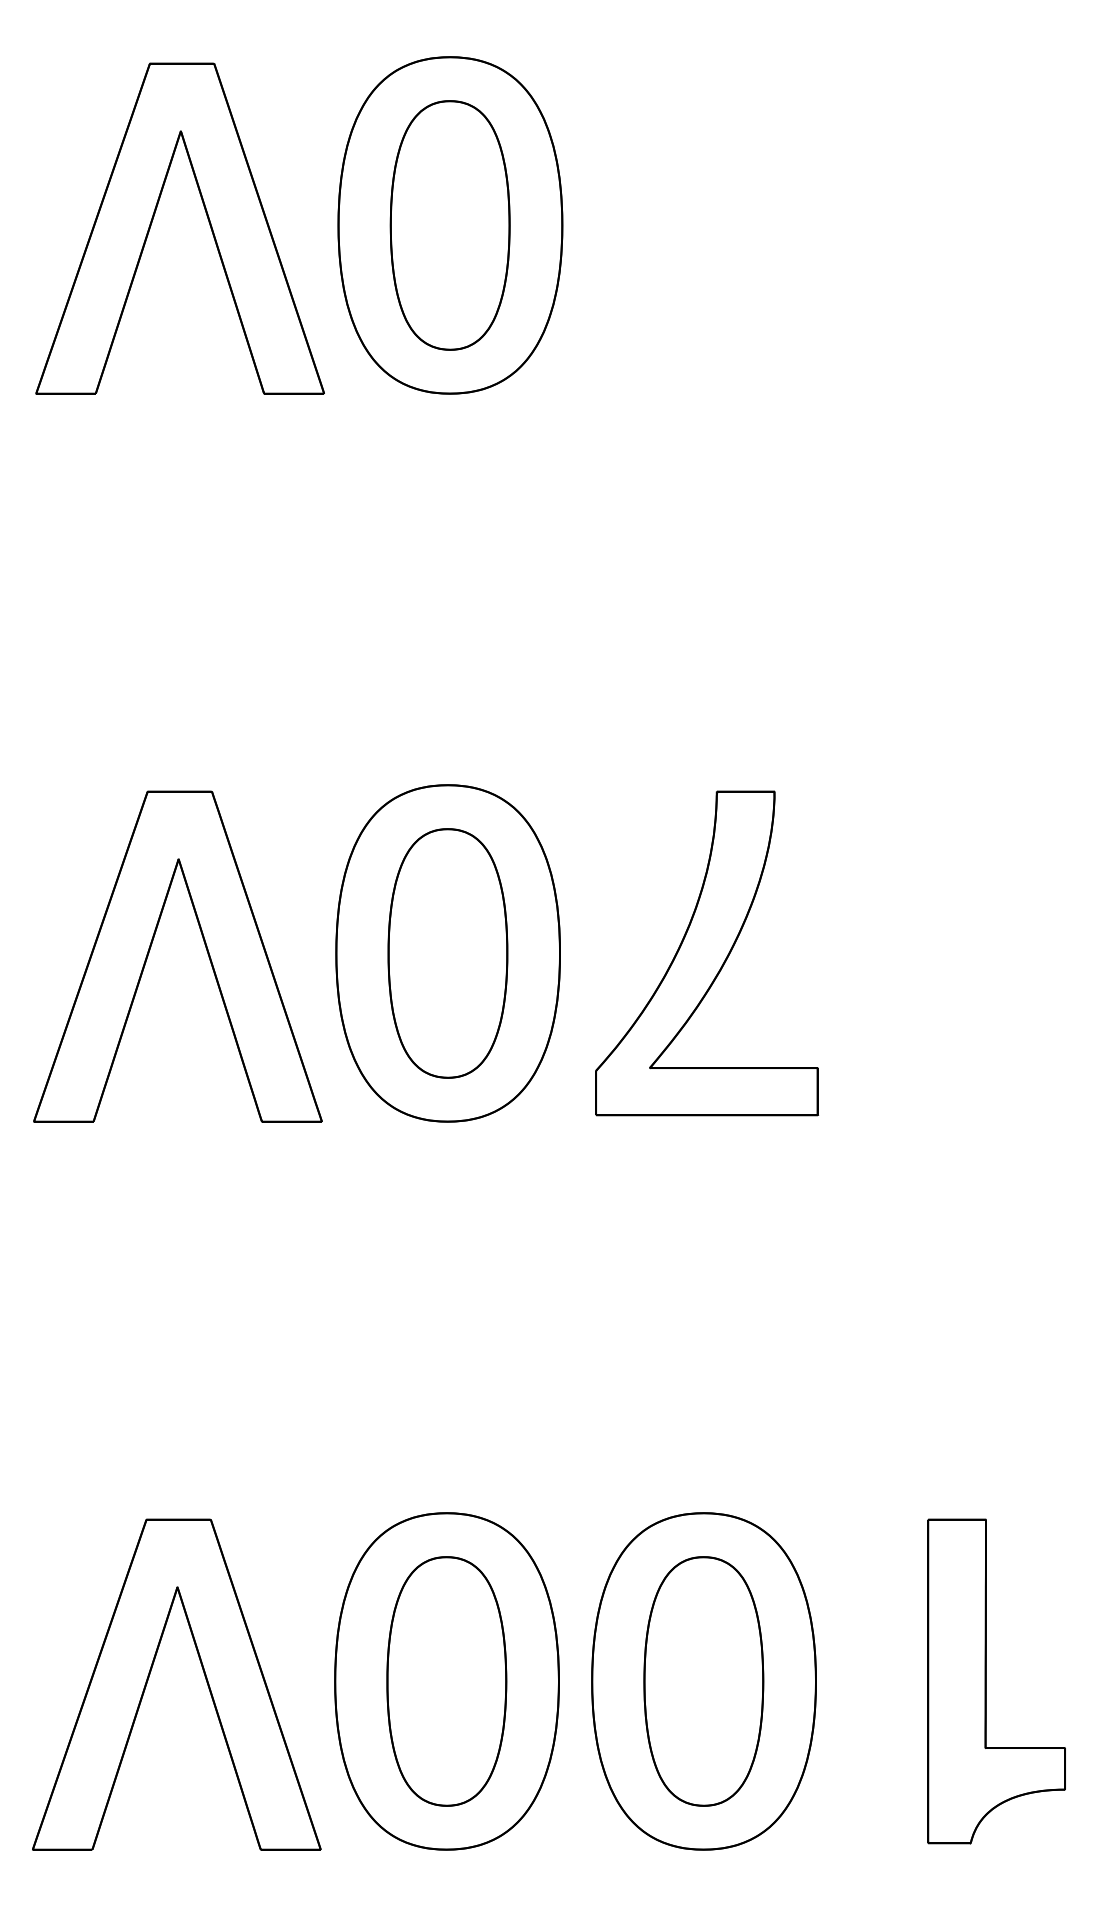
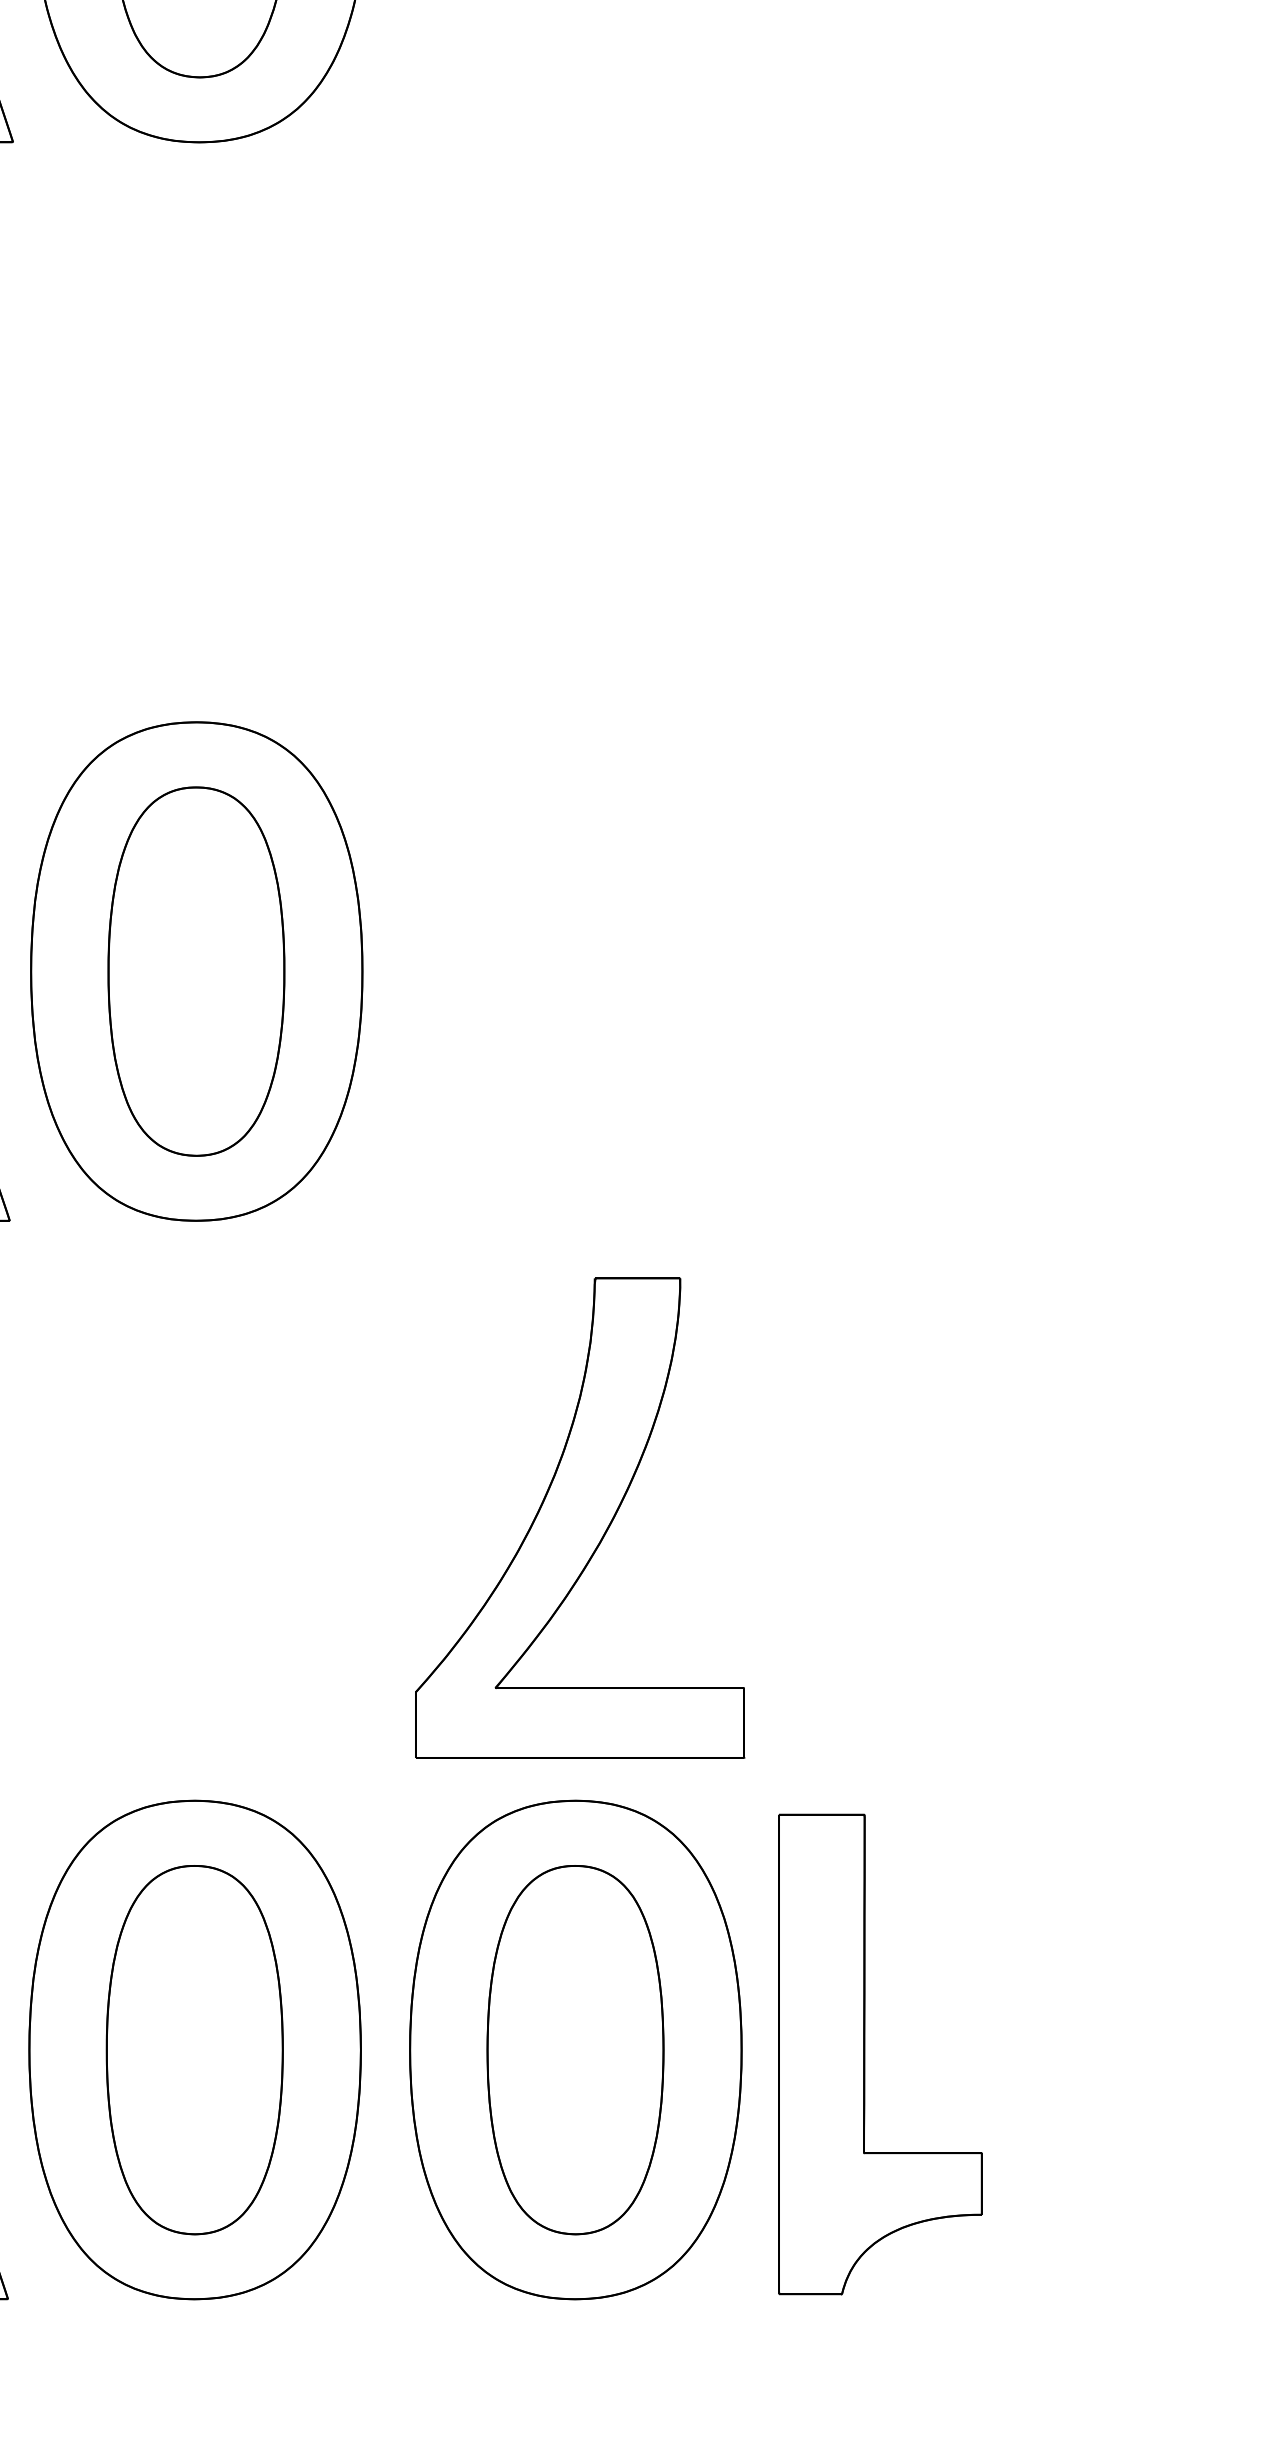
part: (706, 953) -> (579, 1518), moved
part: (986, 1681) -> (865, 2054), moved

